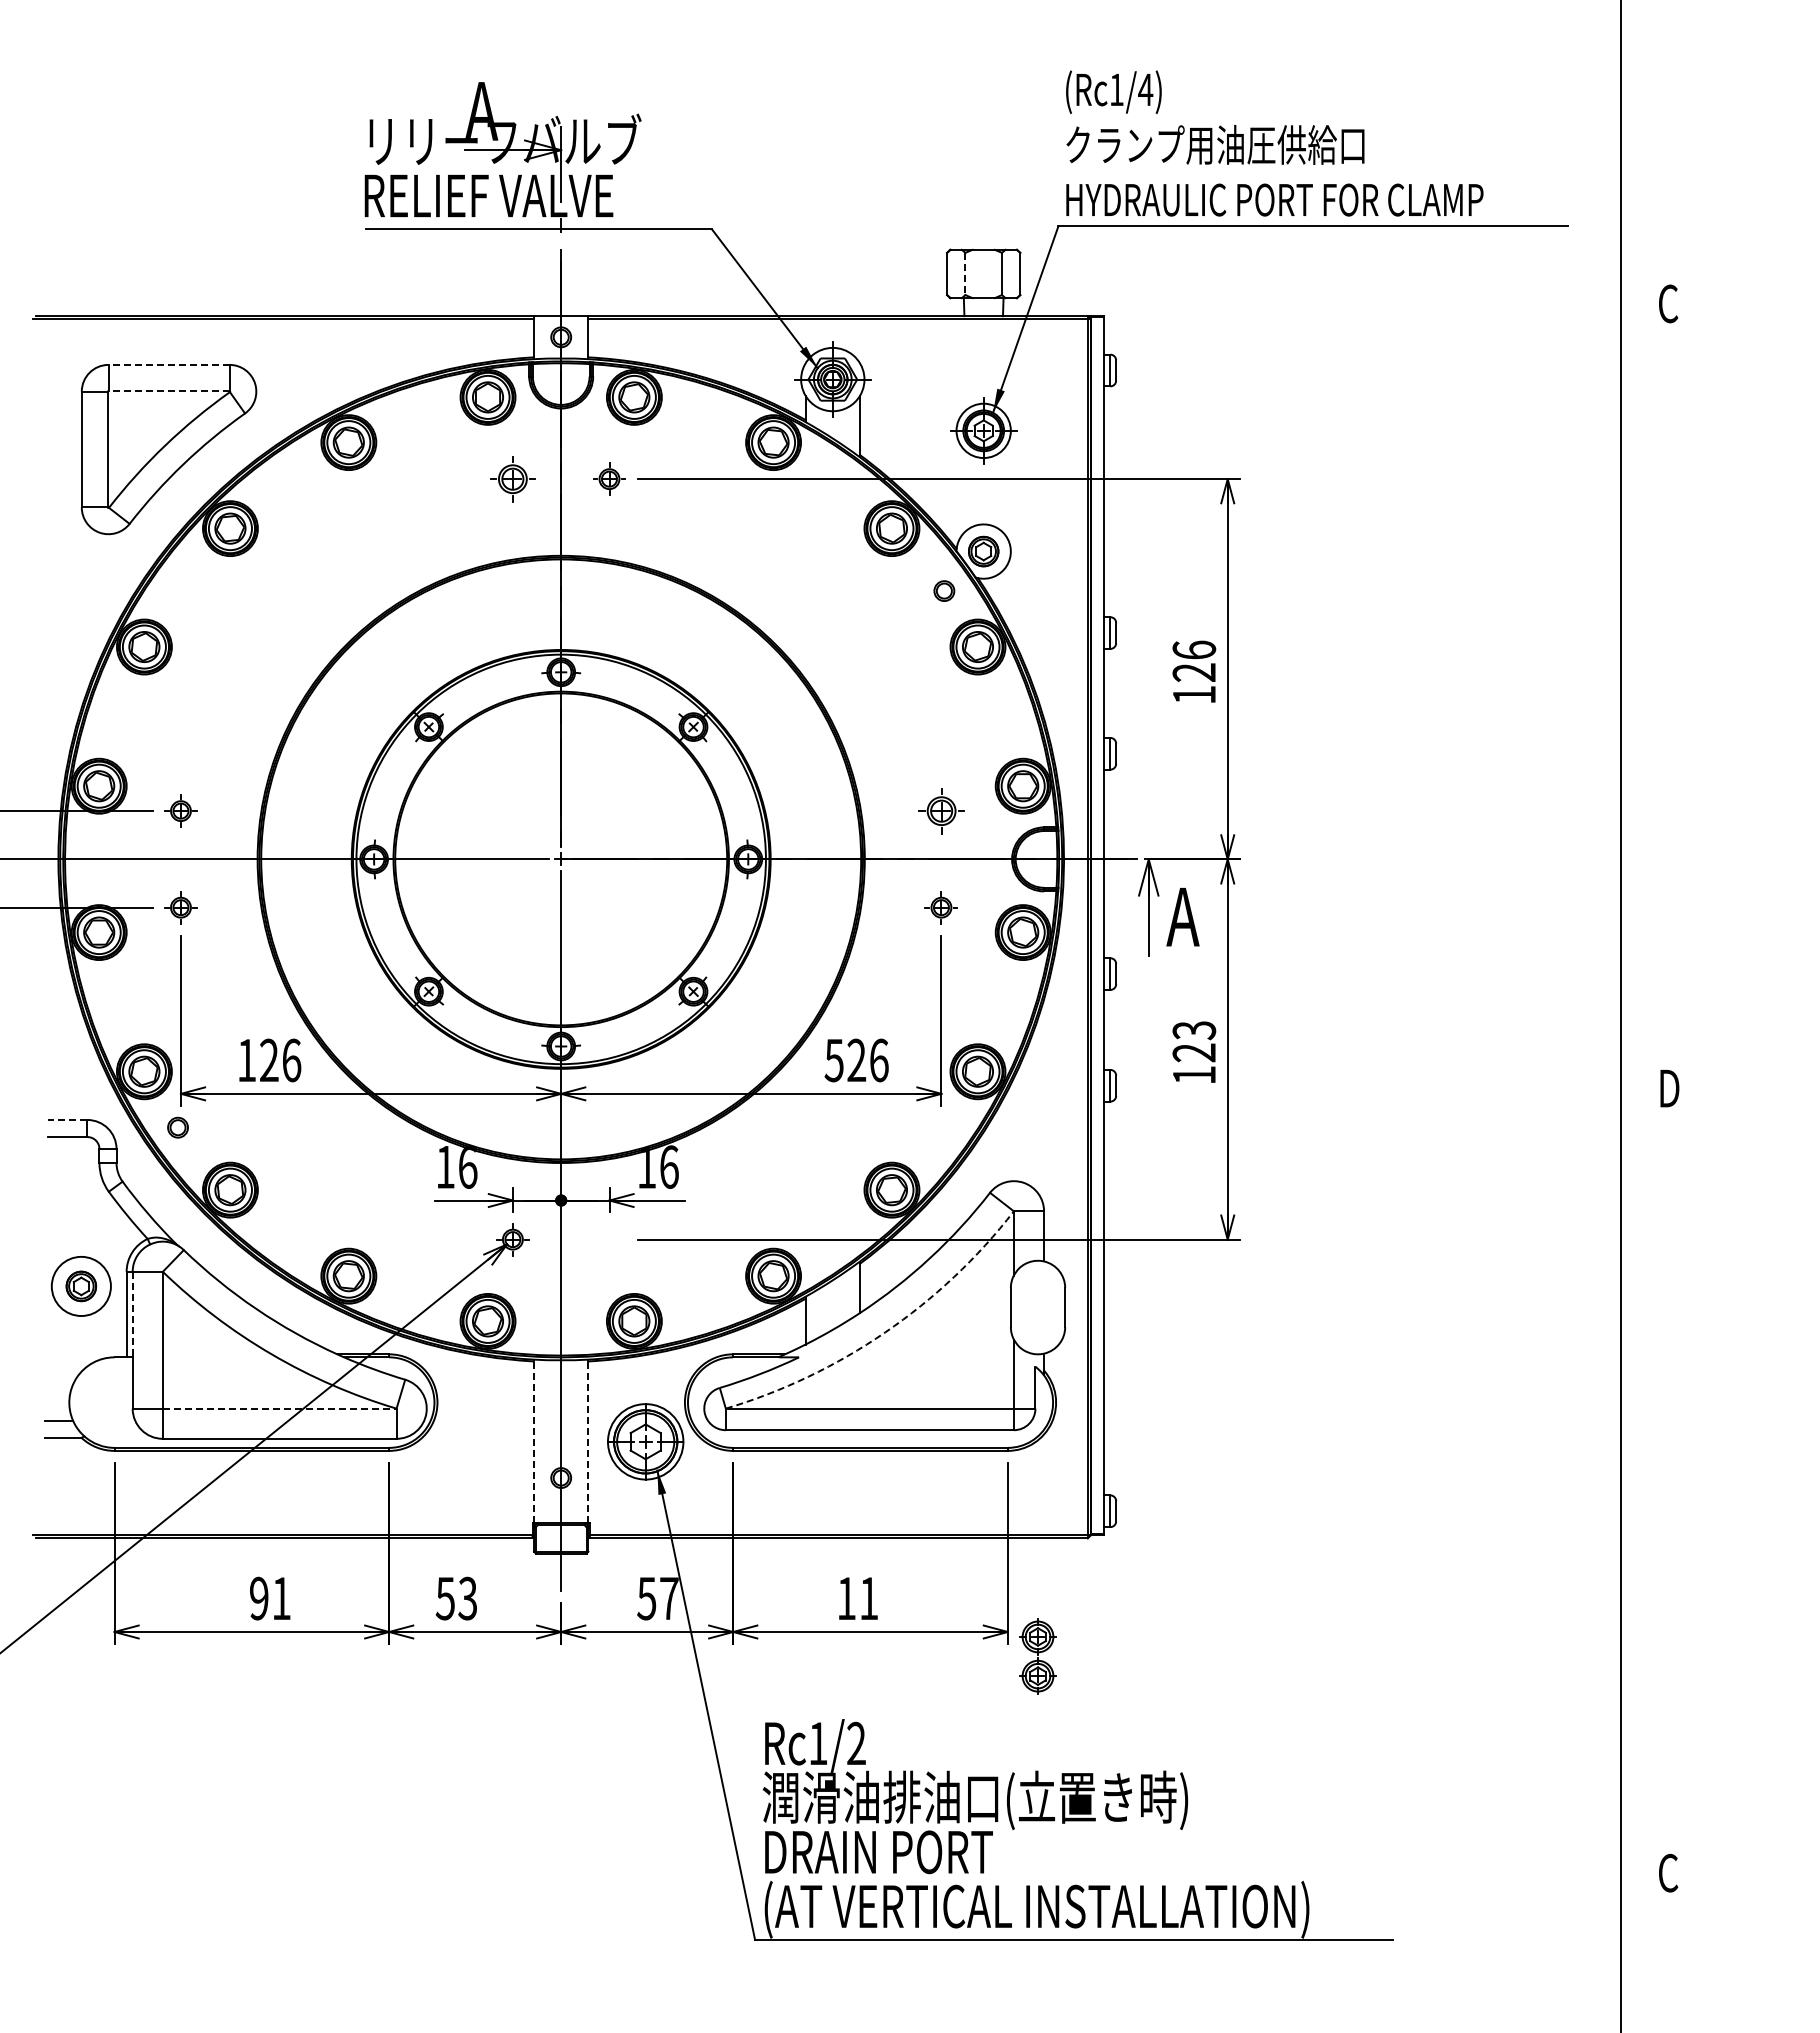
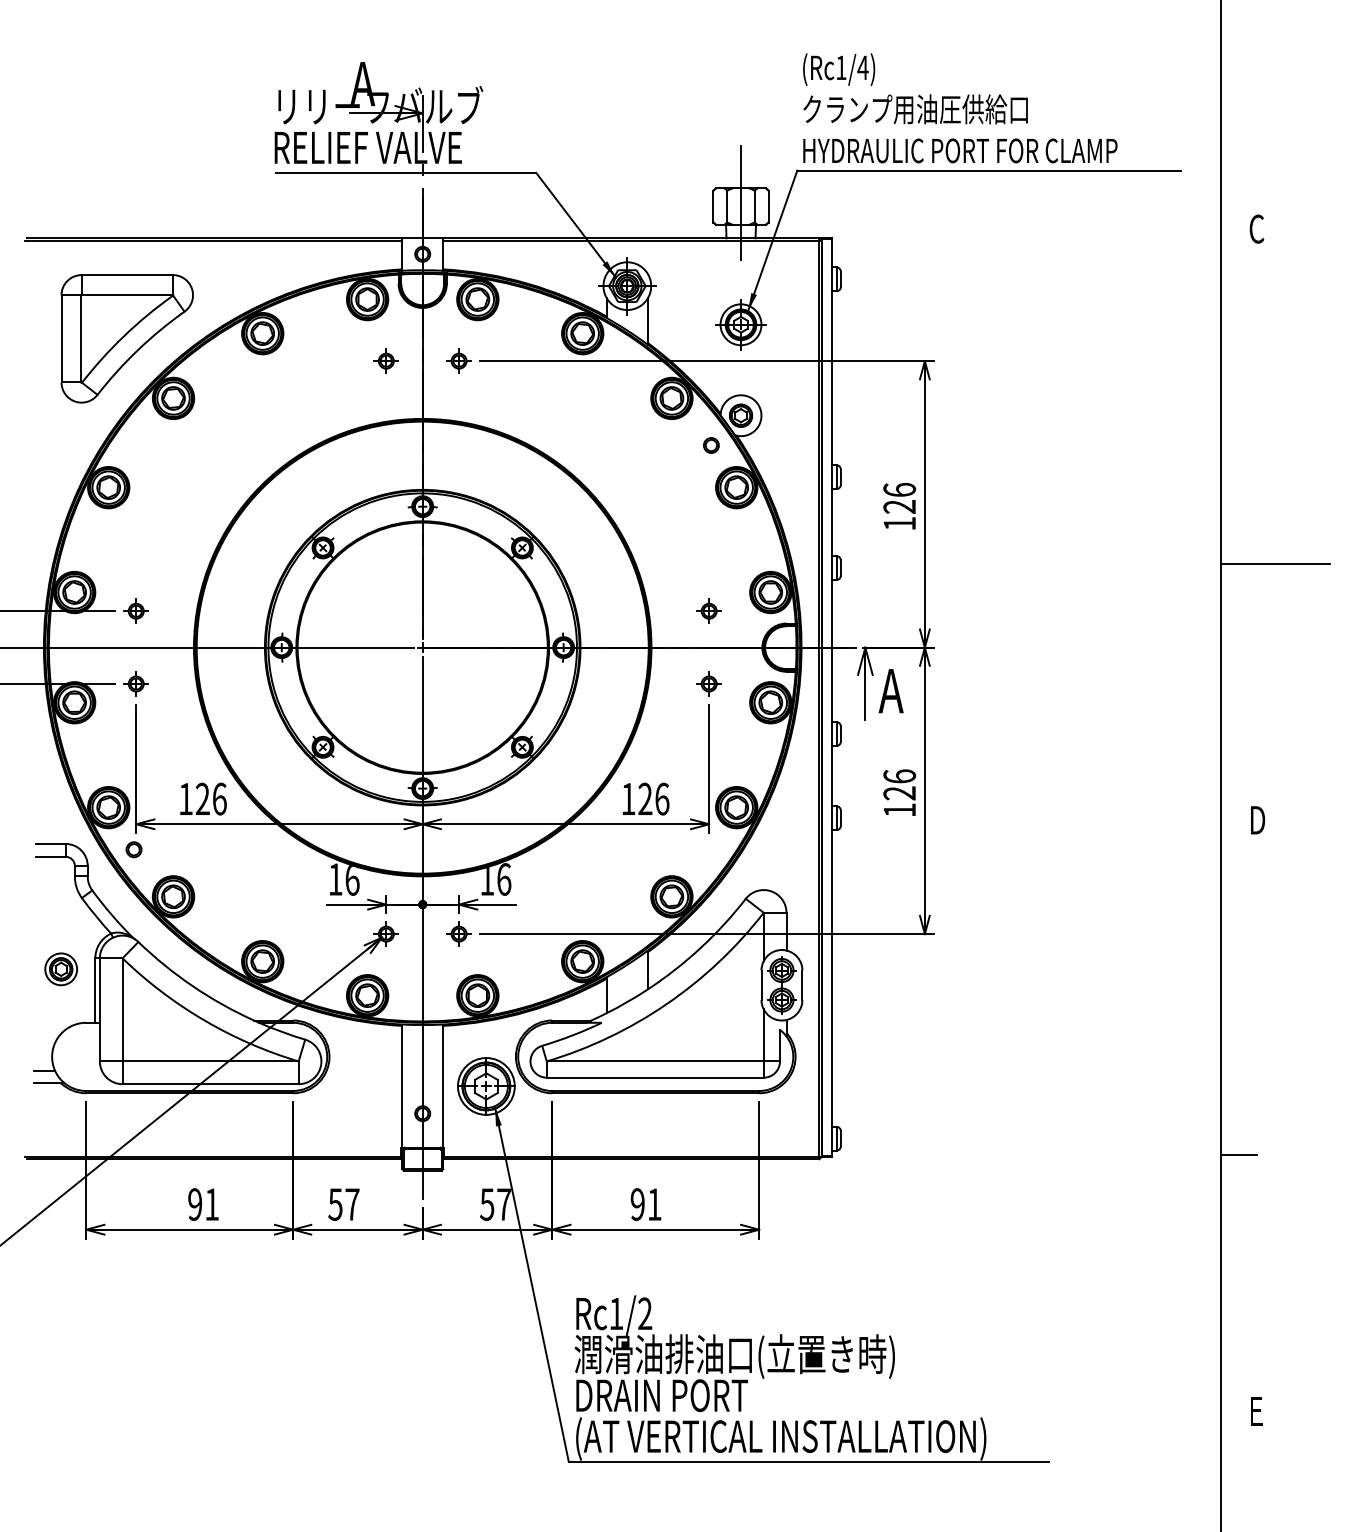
line: (983, 273) -> (740, 206), added
line: (965, 274) -> (727, 206), dashed -> solid
line: (169, 364) -> (127, 274), dashed -> solid
line: (169, 391) -> (127, 295), dashed -> solid
part: (512, 478) -> (386, 360), size x0.71
line: (1692, 748) -> (1275, 564), added
part: (940, 810) -> (708, 610), size x0.71
text: (1194, 1030) -> (899, 776), 123 -> 126
text: (833, 1060) -> (627, 799), 526 -> 126
line: (67, 1119) -> (50, 843), dashed -> solid
part: (609, 1239) -> (459, 934), added
circle: (81, 1286) -> (61, 969), size x0.71
line: (132, 1314) -> (99, 990), dashed -> solid
arc: (885, 1332) -> (667, 1004), dashed -> solid
line: (279, 1408) -> (210, 1061), dashed -> solid
line: (534, 1442) -> (402, 1086), dashed -> solid
line: (588, 1442) -> (443, 1086), dashed -> solid
line: (1644, 1533) -> (1238, 1155), added
text: (467, 1598) -> (352, 1204), 53 -> 57
text: (846, 1598) -> (637, 1204), 11 -> 91
part: (1037, 1656) -> (781, 985), moved
text: (1668, 1872) -> (1256, 1410), C -> E

